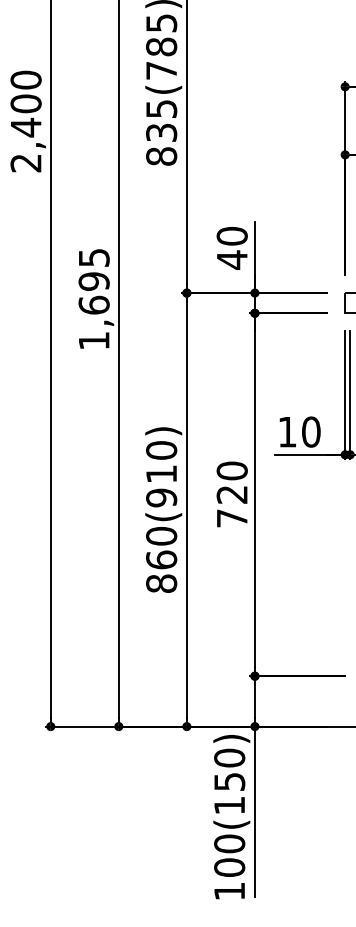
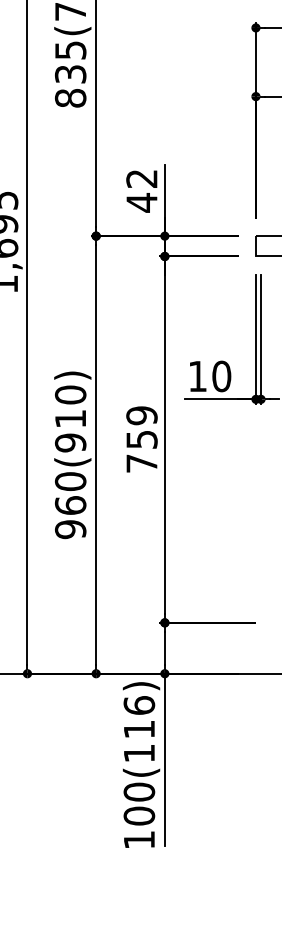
text: (231, 235) -> (141, 178), 40 -> 42
text: (231, 482) -> (141, 427), 720 -> 759
text: (161, 583) -> (70, 529), 860(910) -> 960(910)
text: (229, 769) -> (139, 717), 100(150) -> 100(116)

